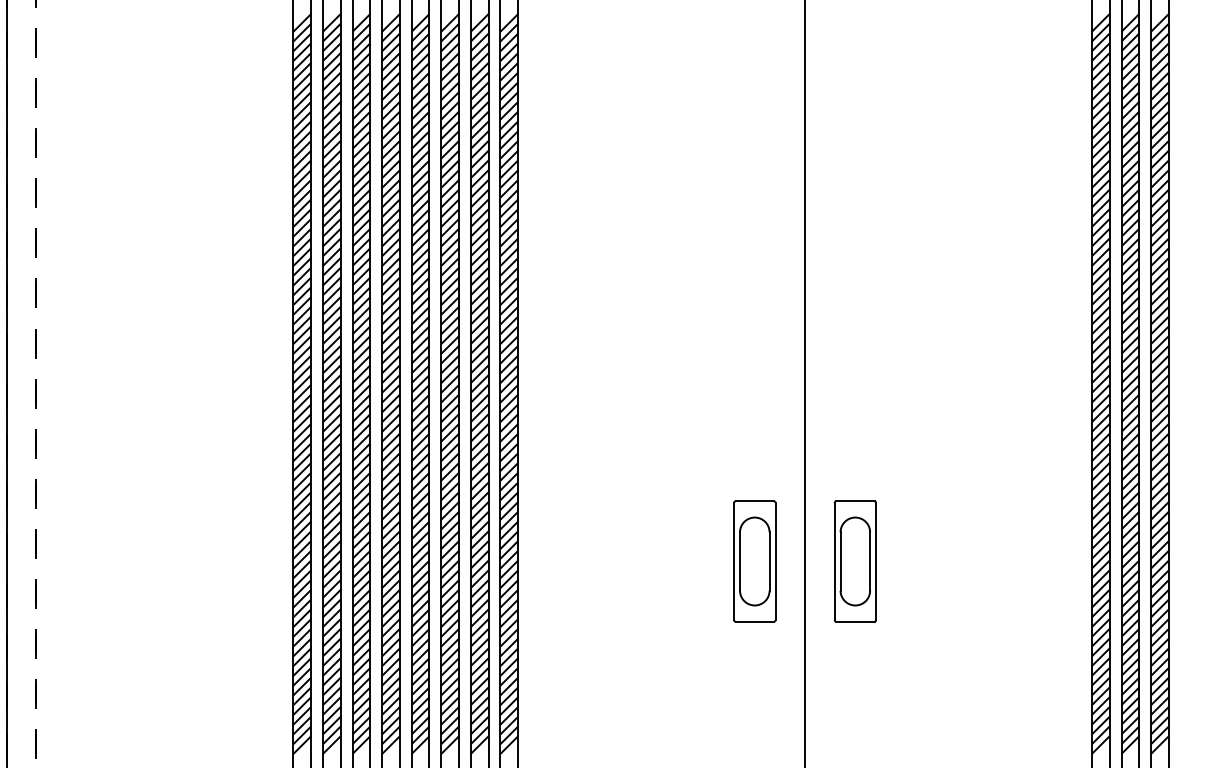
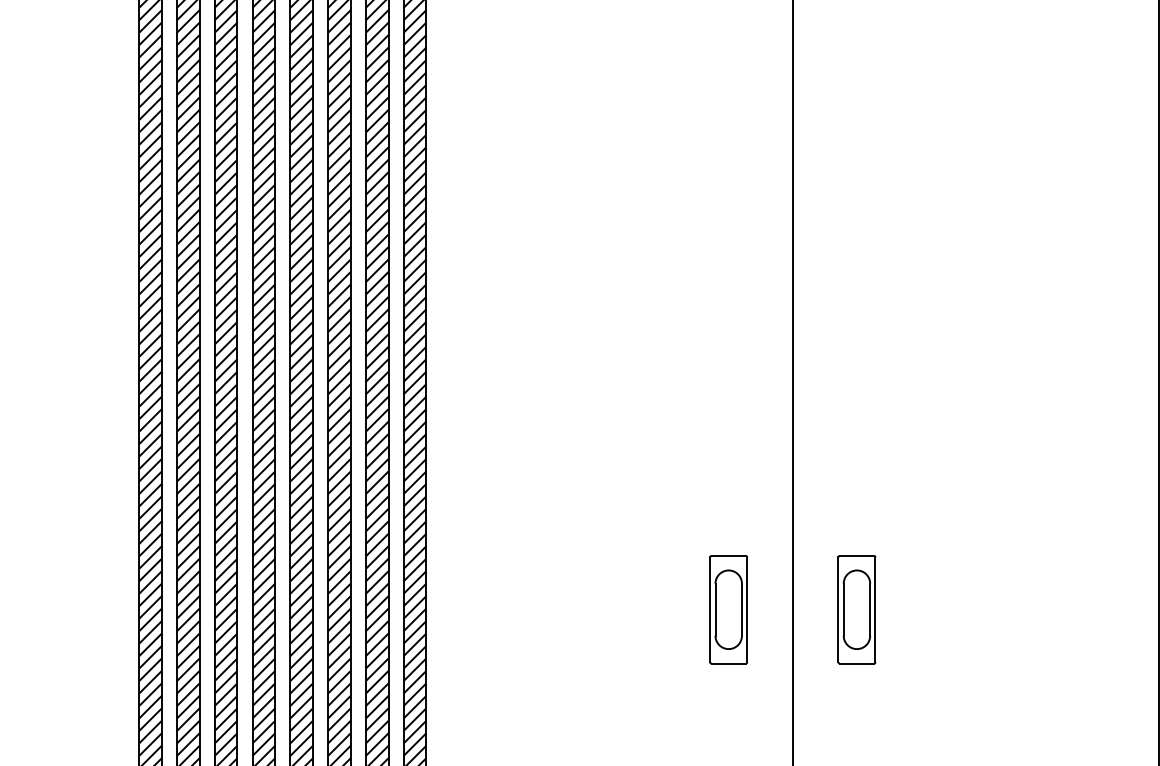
part: (754, 561) -> (728, 609), size x0.7
part: (854, 561) -> (856, 609), size x0.7

